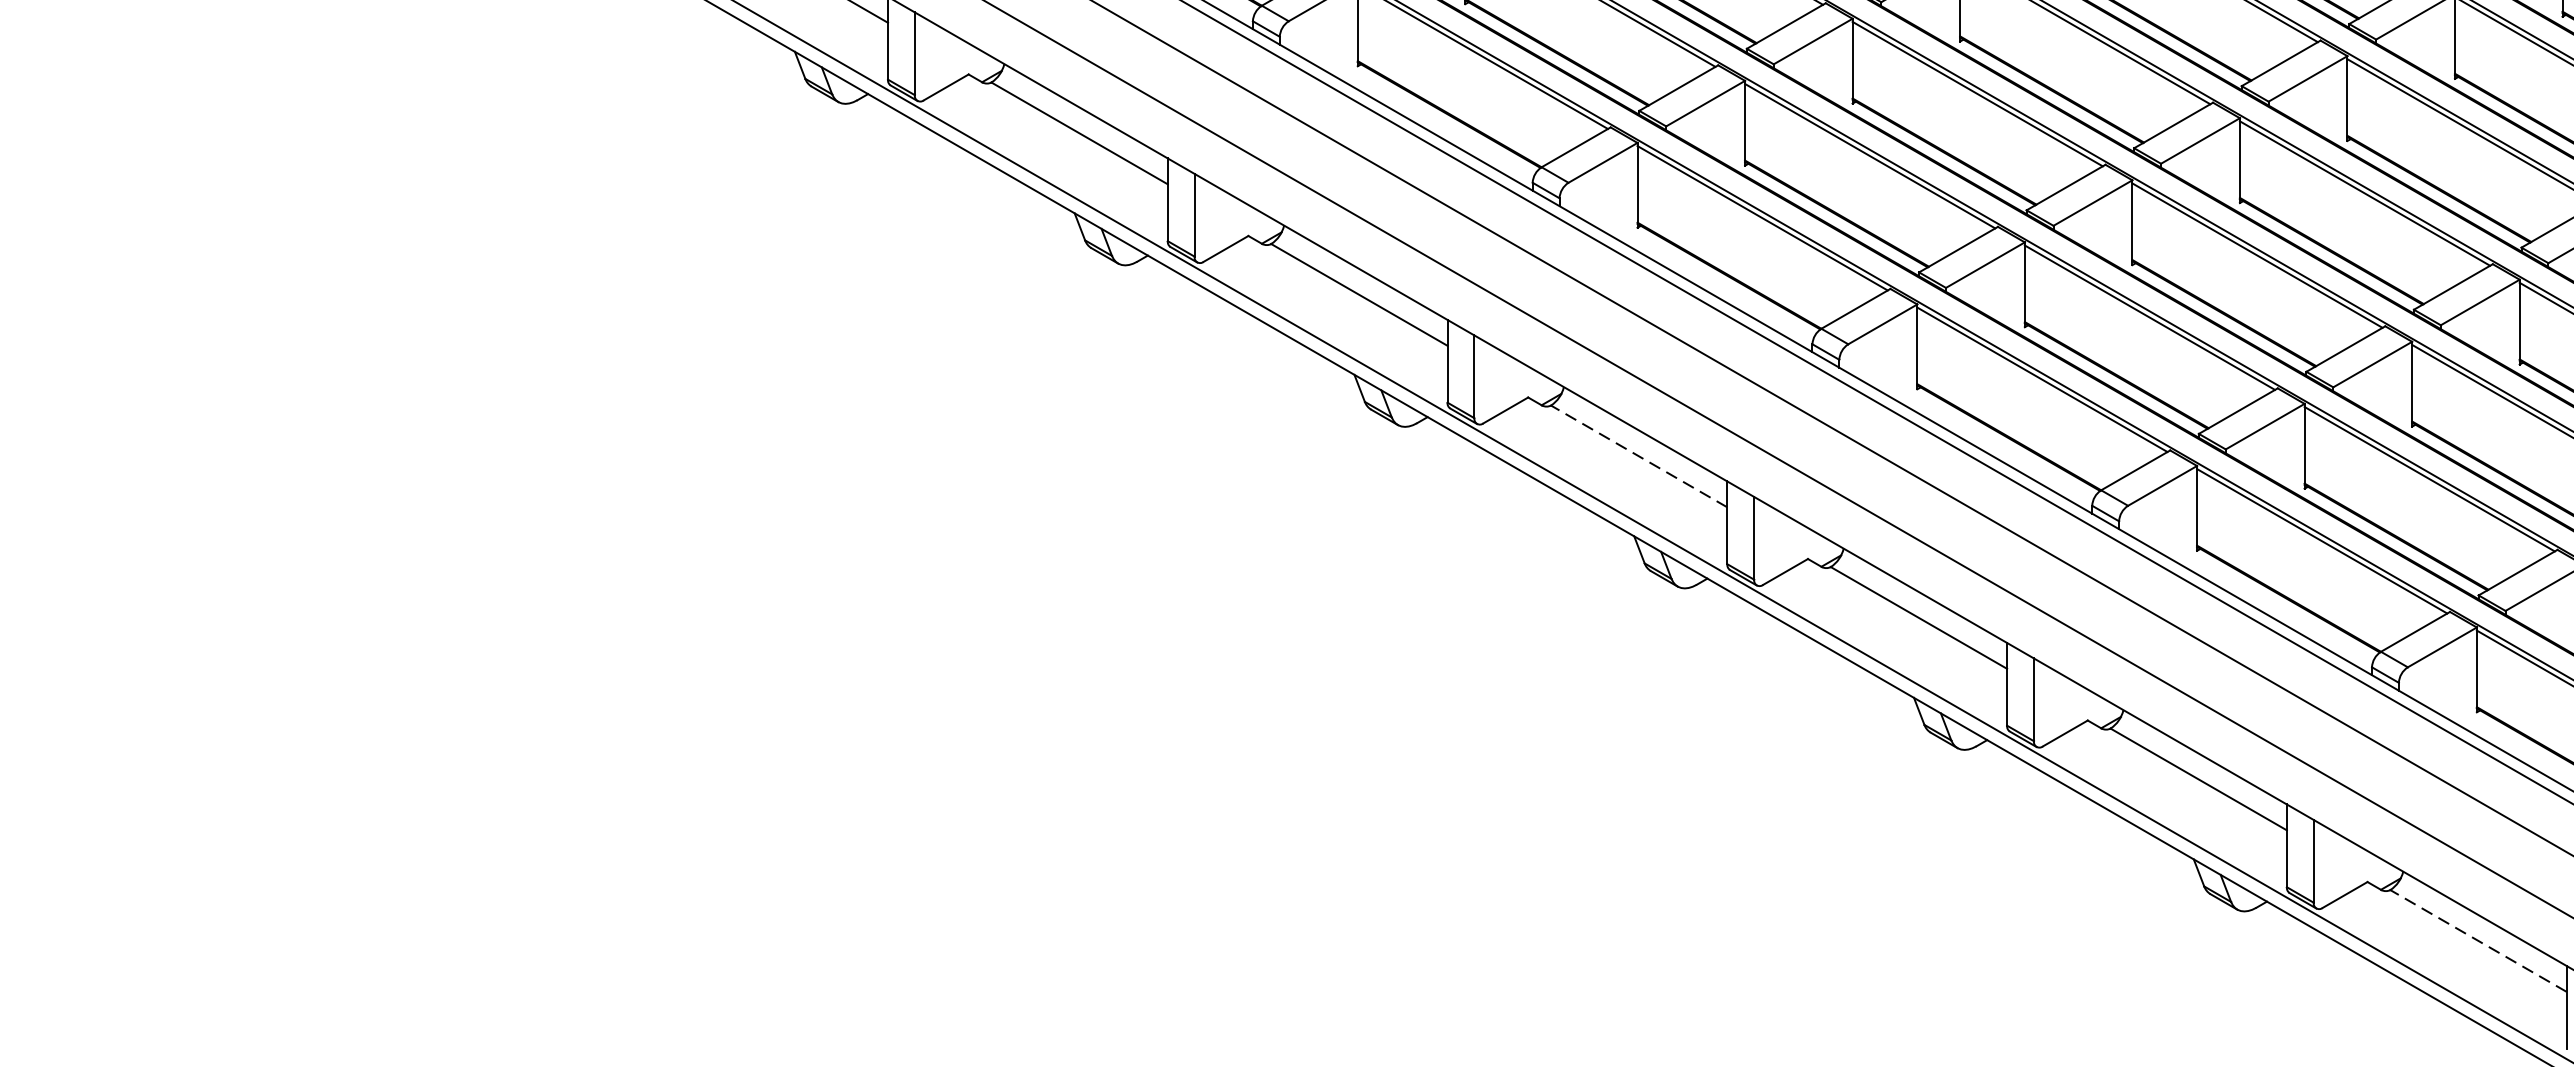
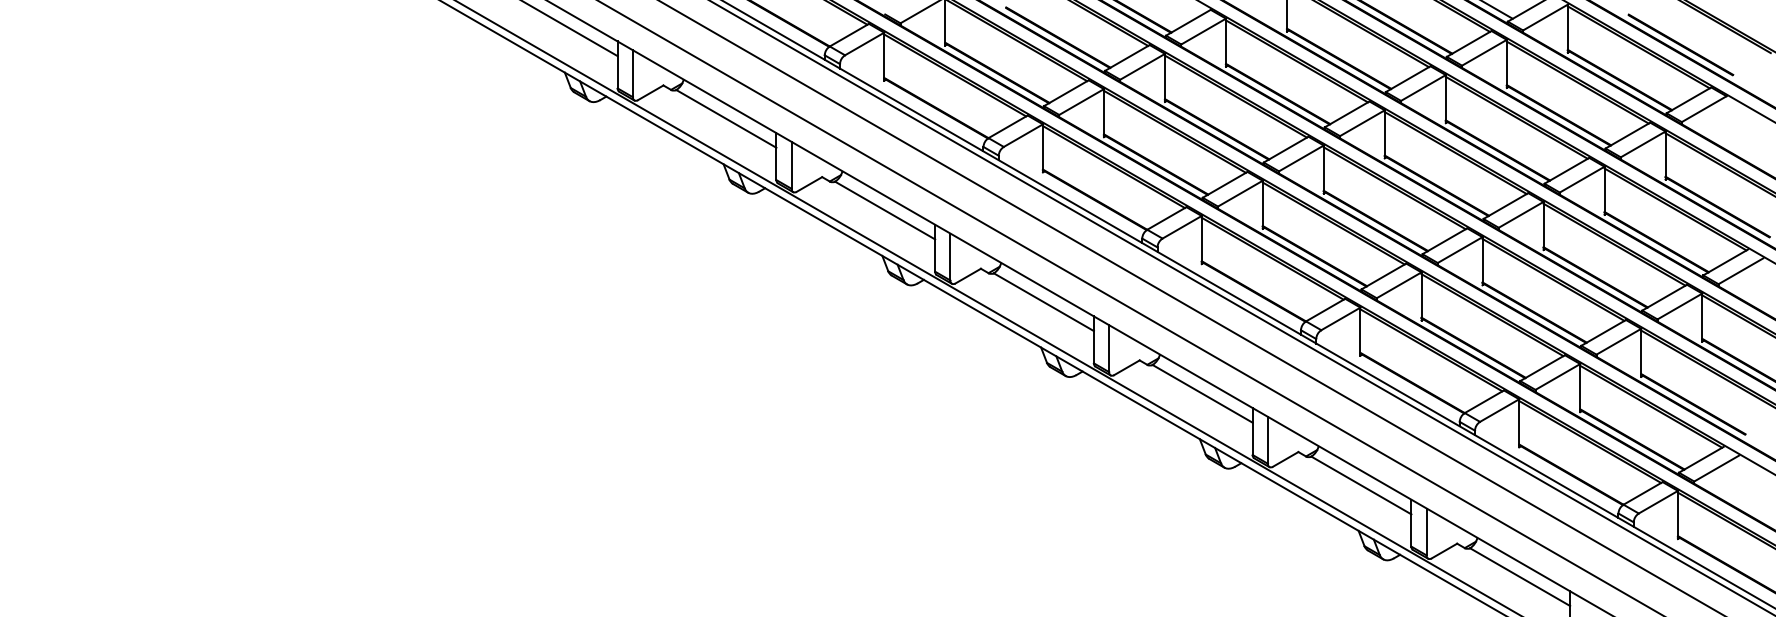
line: (1638, 456) -> (1043, 302), dashed -> solid
line: (2479, 941) -> (1520, 577), dashed -> solid

